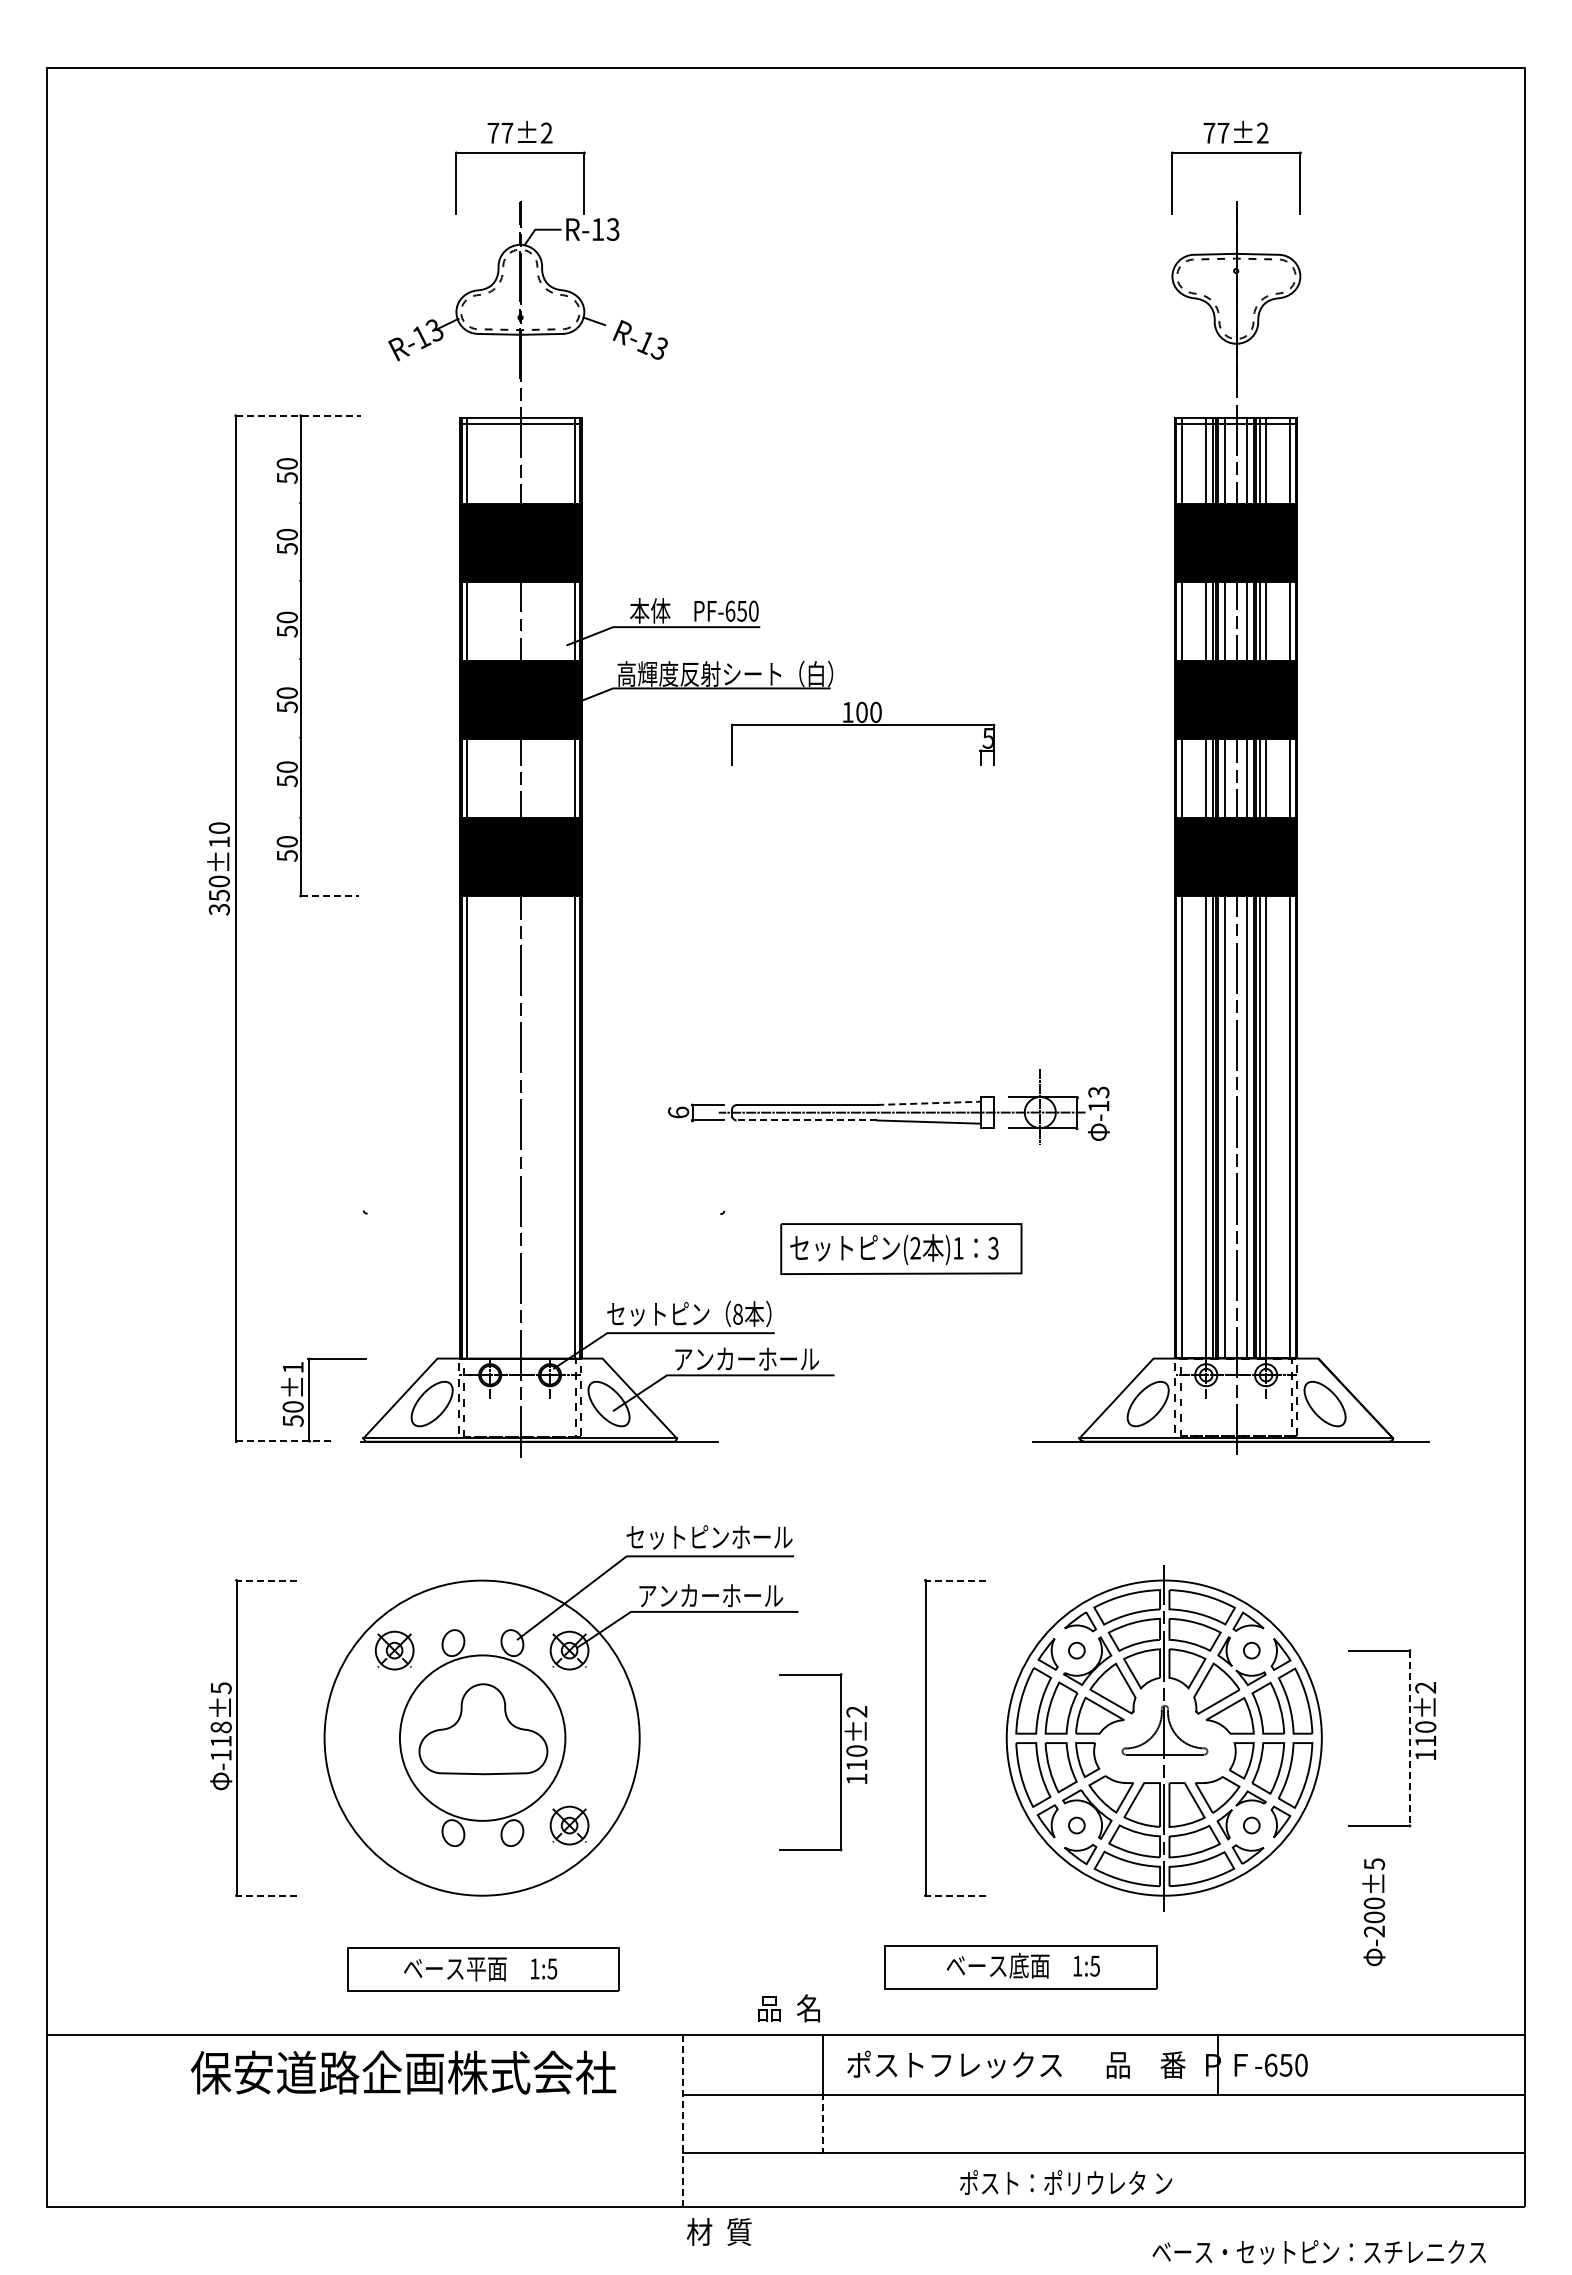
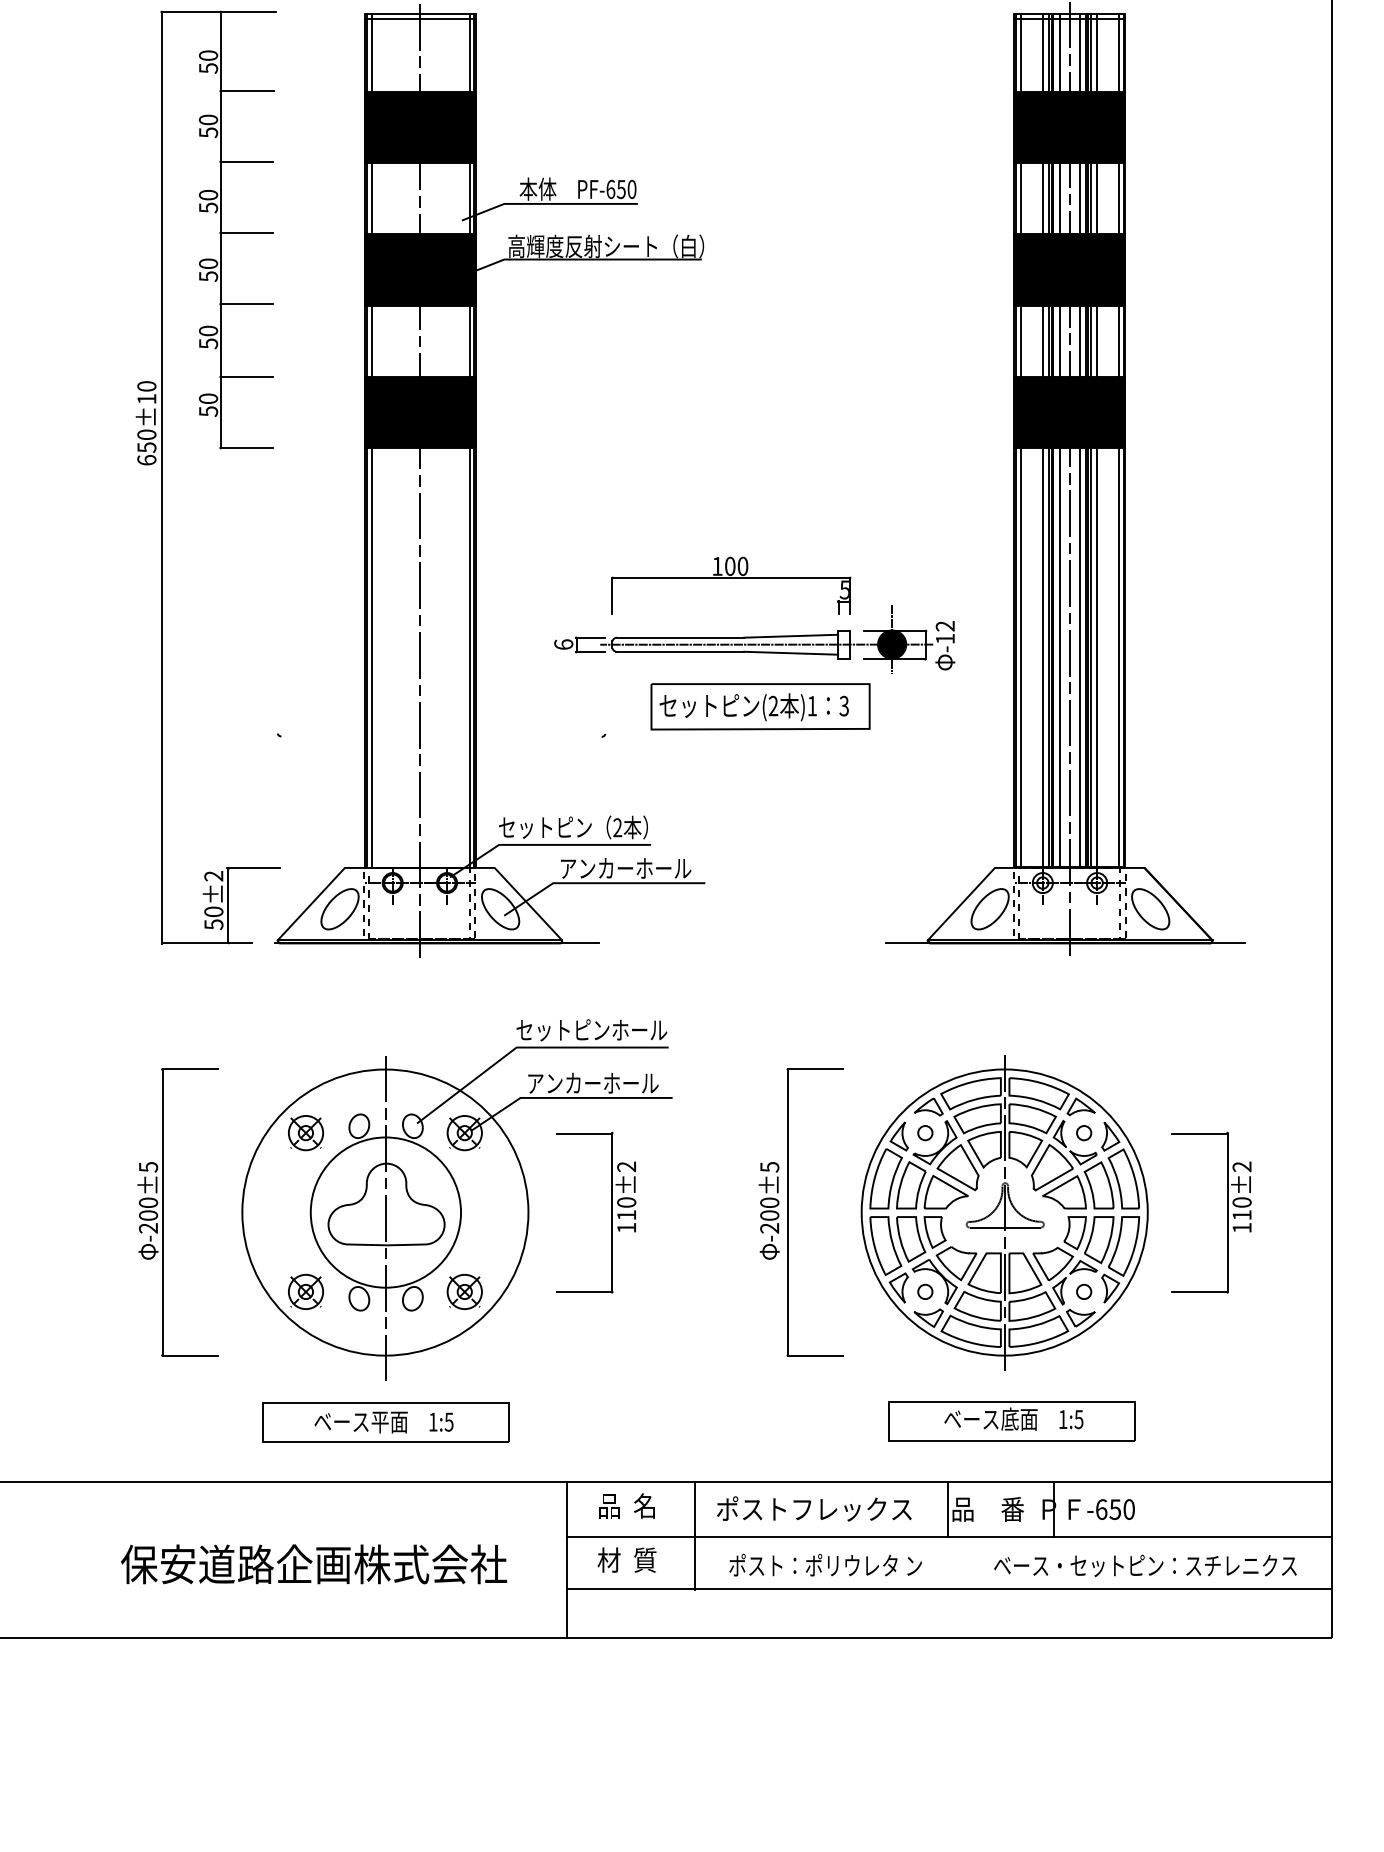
line: (299, 415) -> (219, 11), dashed -> solid
line: (329, 502) -> (246, 90), added
line: (329, 581) -> (246, 162), added
line: (329, 659) -> (246, 233), added
part: (863, 725) -> (731, 578), moved
line: (329, 737) -> (246, 304), added
line: (329, 817) -> (246, 376), added
line: (330, 896) -> (247, 448), dashed -> solid
text: (218, 909) -> (146, 460), 350±10 -> 650±10
text: (1098, 1092) -> (944, 626), -13 -> -12
line: (929, 1103) -> (791, 636), dashed -> solid
fill: (1039, 1112) -> (891, 644), added
line: (806, 1120) -> (679, 651), dashed -> solid
part: (901, 1248) -> (760, 706), moved
text: (737, 1313) -> (617, 827), 8 -> 2
text: (292, 1367) -> (213, 876), 50±1 -> 50±2
line: (286, 1441) -> (207, 943), dashed -> solid
line: (266, 1580) -> (189, 1069), dashed -> solid
line: (955, 1580) -> (815, 1069), dashed -> solid
line: (1409, 1739) -> (1227, 1213), dashed -> solid
text: (220, 1741) -> (147, 1215), -118±5 -> -200±5
line: (483, 1742) -> (386, 1216), added
part: (840, 1762) -> (611, 1212), moved
part: (394, 1825) -> (305, 1291), added
line: (266, 1895) -> (189, 1355), dashed -> solid
line: (955, 1895) -> (815, 1355), dashed -> solid
text: (1373, 1912) -> (768, 1211), moved
part: (1020, 1967) -> (1011, 1420), moved
text: (788, 2008) -> (626, 1506), moved
line: (1101, 2065) -> (947, 1509), added
text: (403, 2072) -> (314, 1564), moved
line: (682, 2120) -> (567, 1559), dashed -> solid
line: (822, 2124) -> (694, 1563), dashed -> solid
text: (1065, 2182) -> (825, 1565), moved
text: (719, 2231) -> (627, 1559), moved
text: (1318, 2252) -> (1144, 1566), moved

